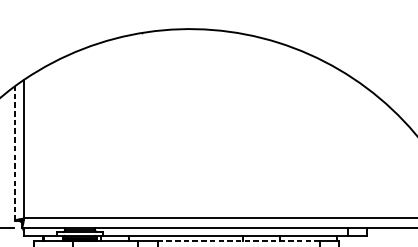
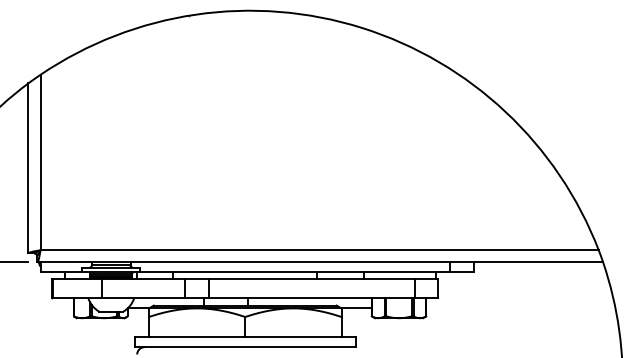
line: (14, 153) -> (28, 167), dashed -> solid
line: (239, 241) -> (312, 279), dashed -> solid

